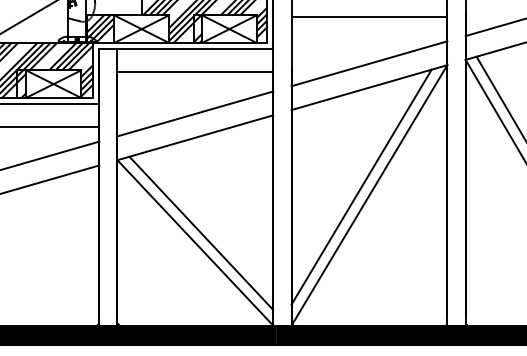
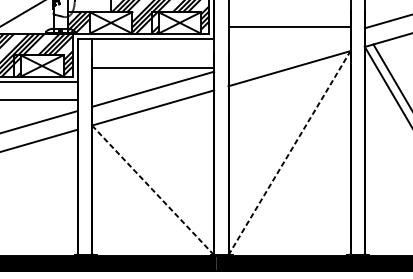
line: (369, 17) -> (289, 27), moved
line: (369, 63) -> (289, 49), removed
line: (195, 72) -> (153, 68), moved
line: (361, 186) -> (283, 146), removed
line: (369, 195) -> (289, 153), solid -> dashed
line: (201, 232) -> (157, 182), removed
line: (195, 242) -> (153, 190), solid -> dashed

